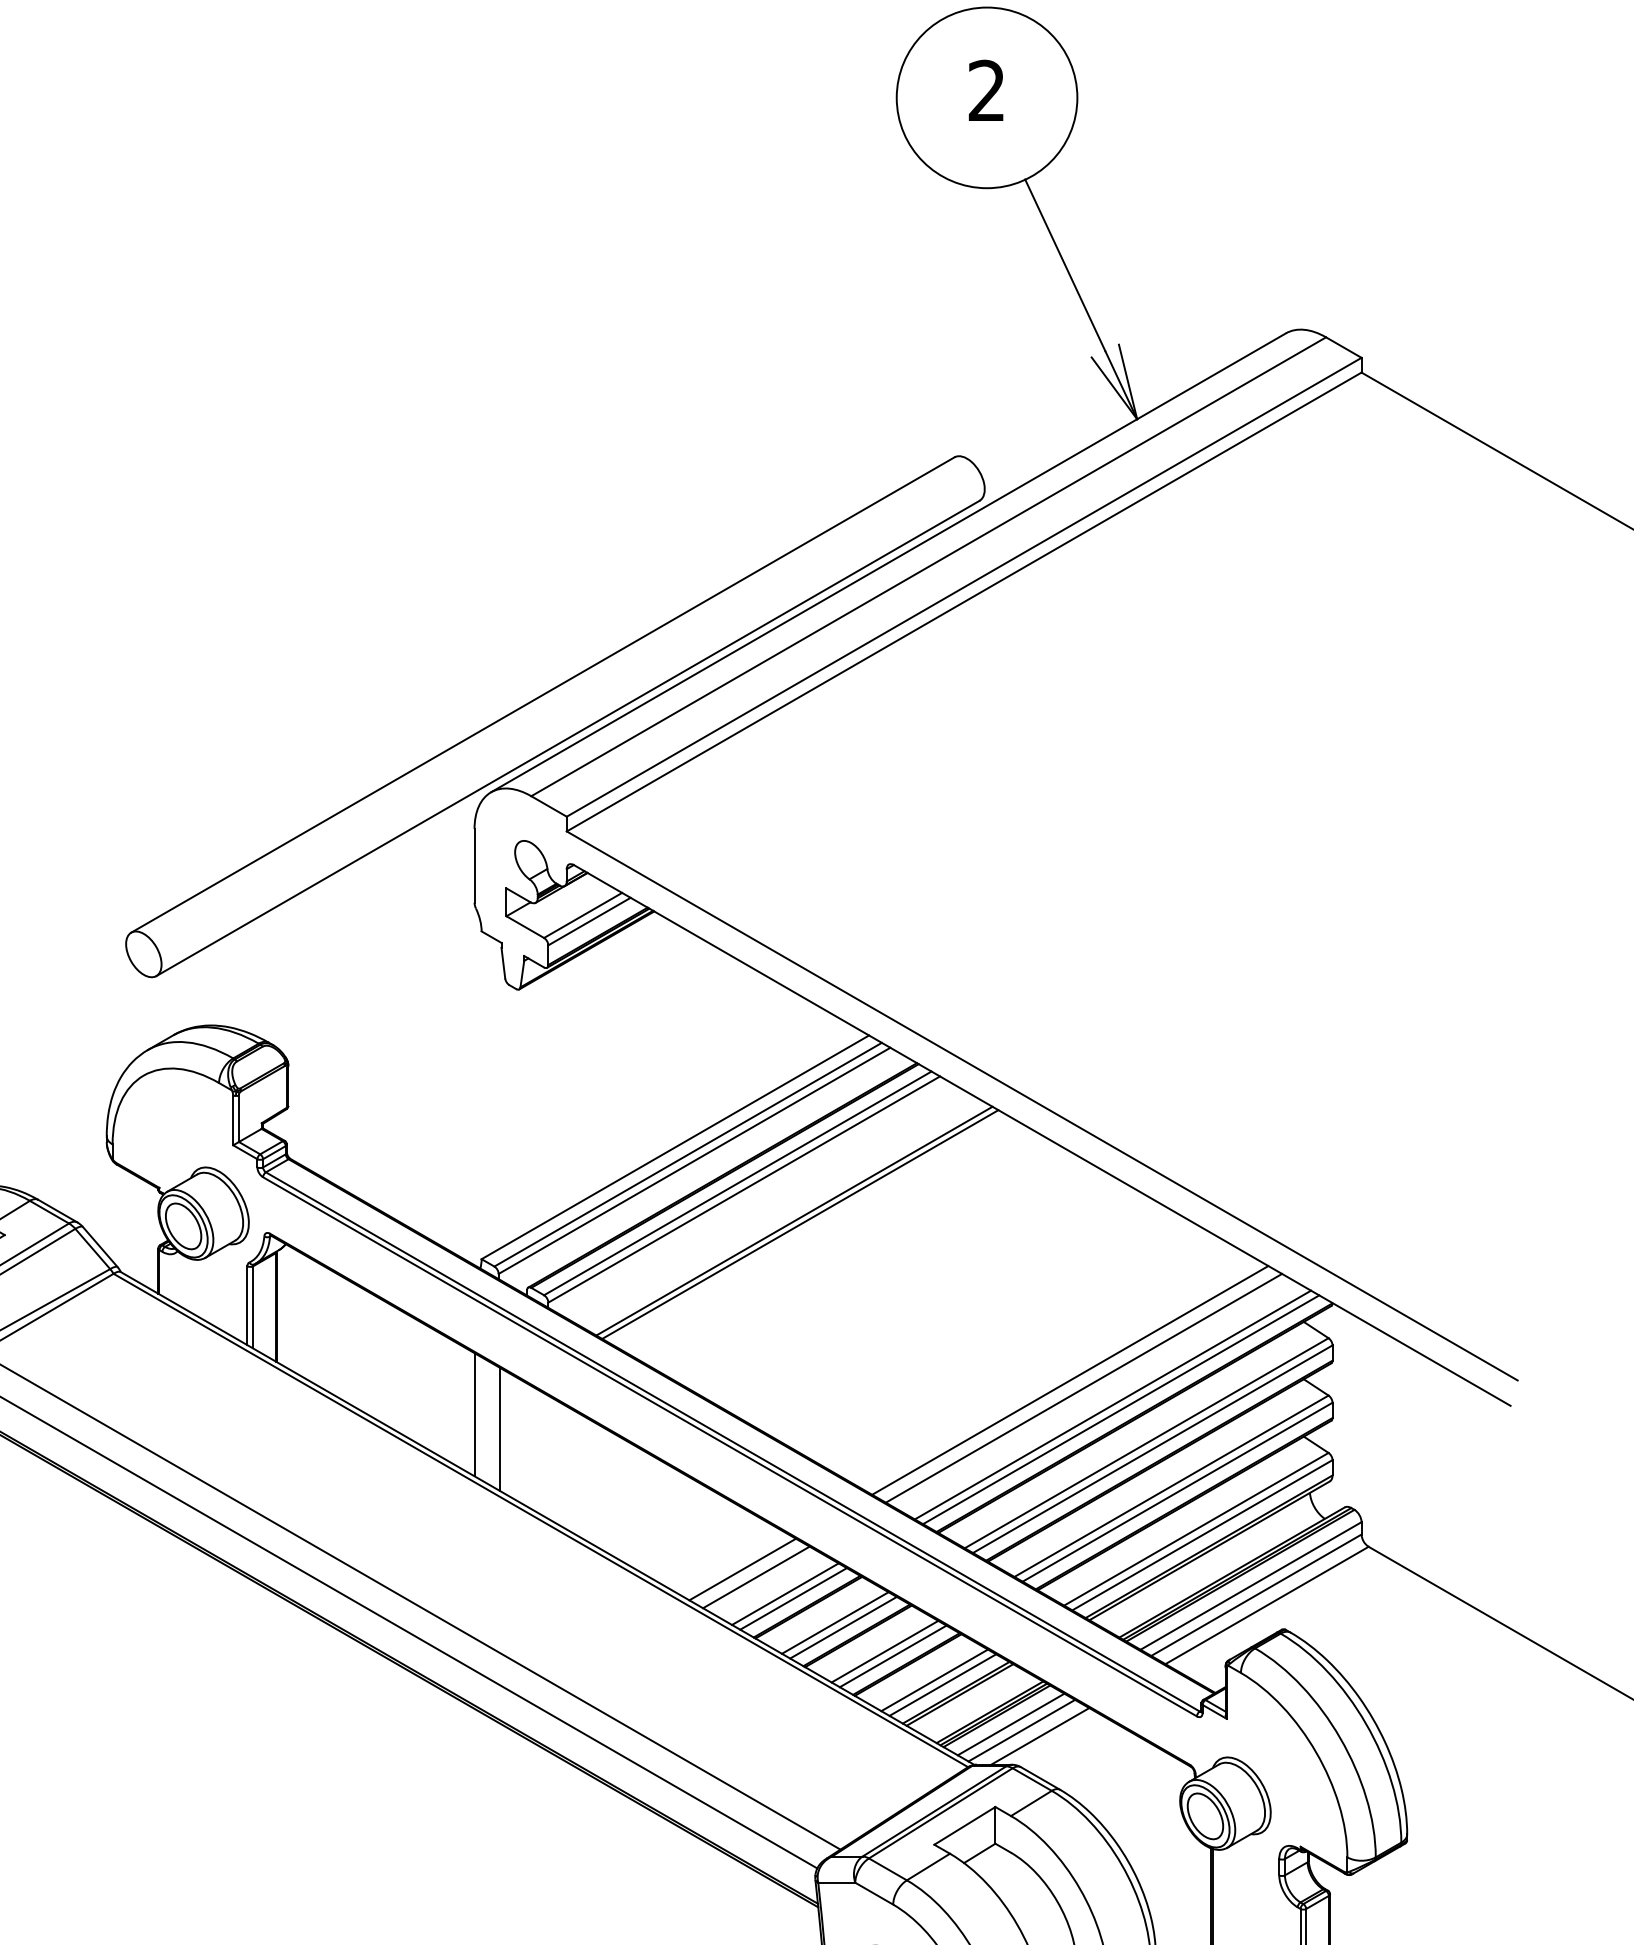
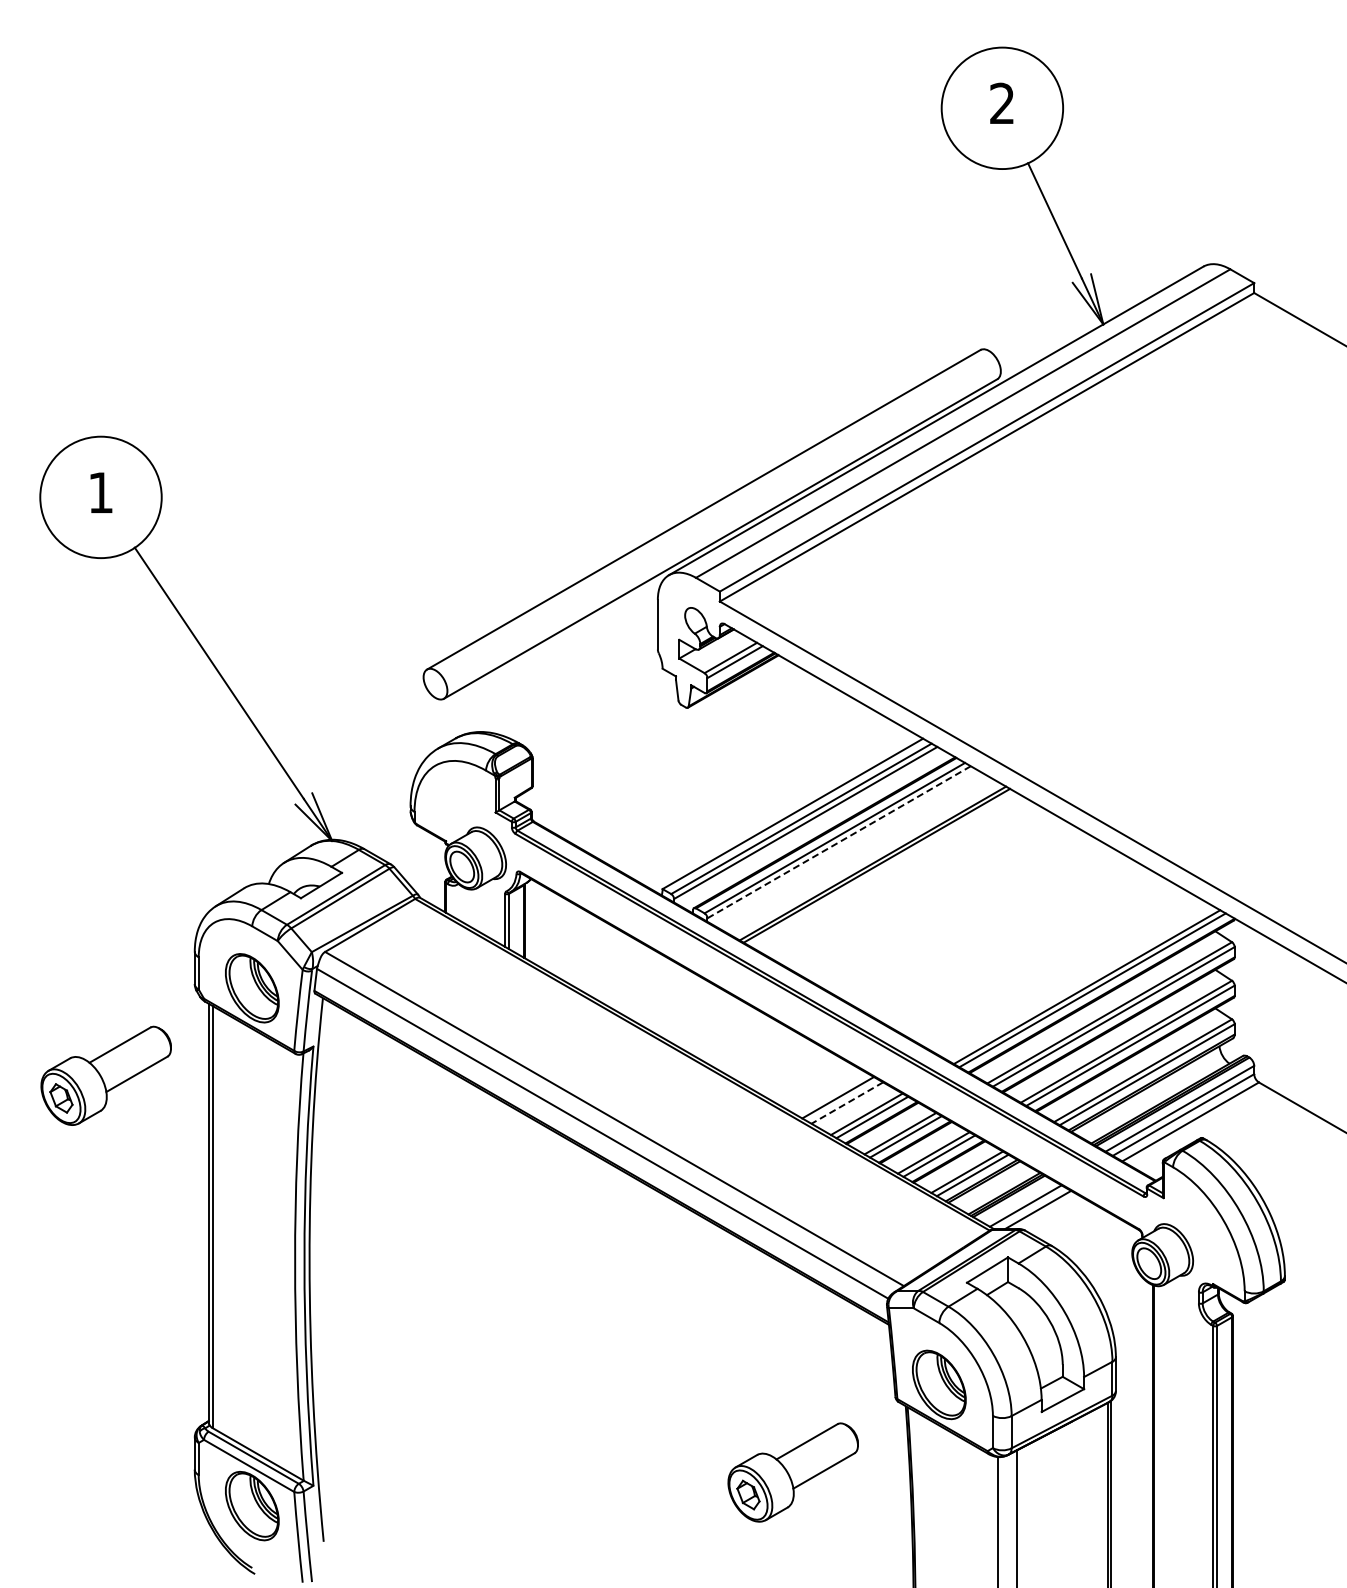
line: (743, 1189) -> (838, 842), solid -> dashed
line: (1070, 1380) -> (1058, 970), removed
line: (1083, 1387) -> (1067, 975), removed
line: (474, 1414) -> (657, 993), removed
line: (500, 1429) -> (675, 1003), removed
line: (755, 1578) -> (846, 1103), solid -> dashed
line: (1010, 1723) -> (1018, 1201), removed

